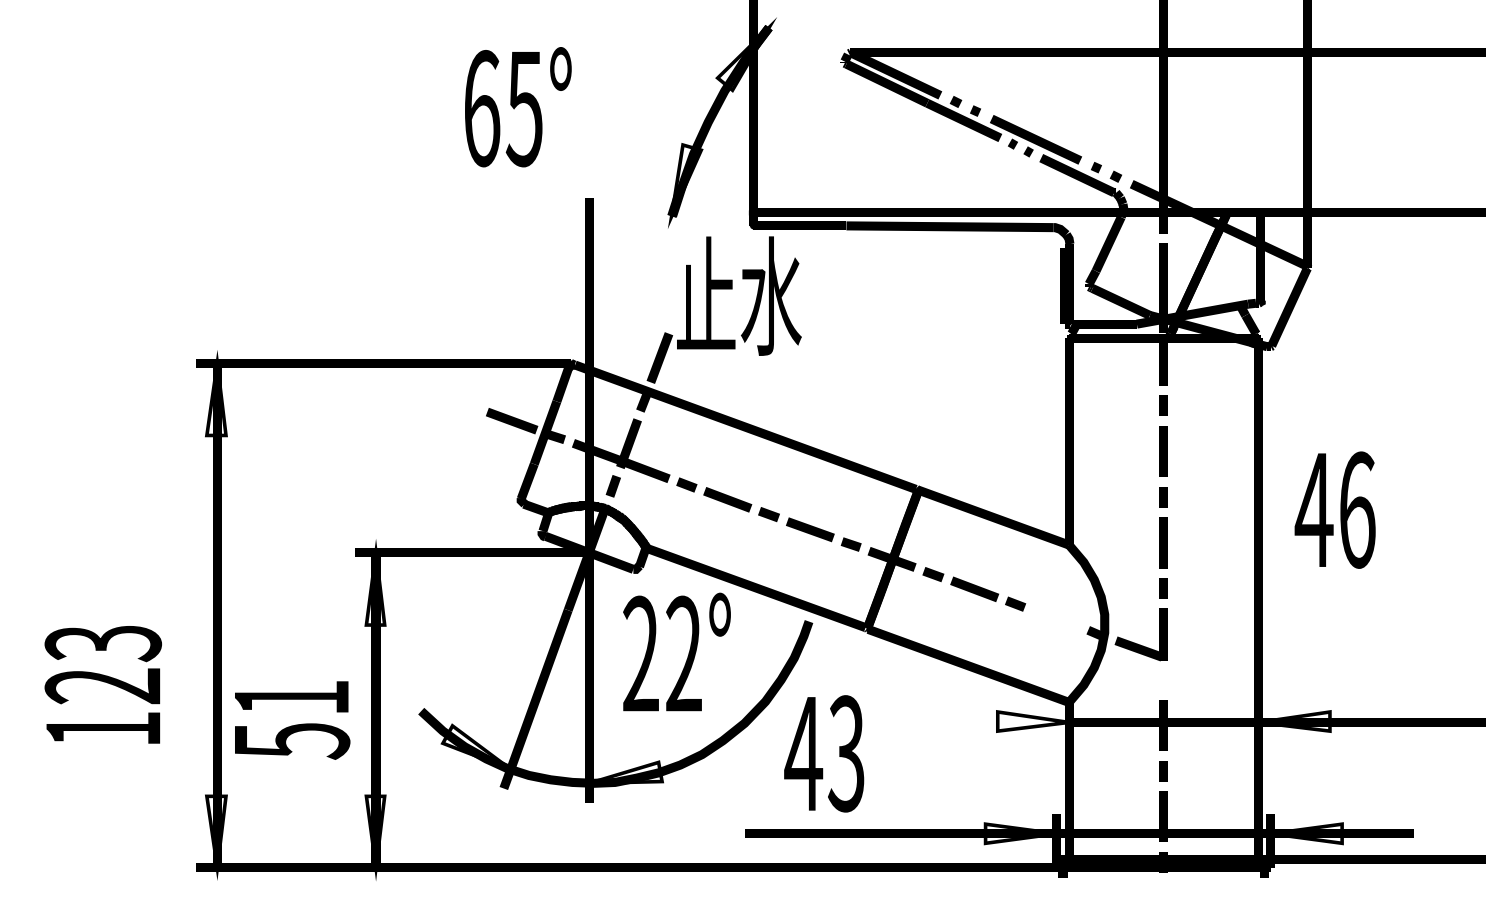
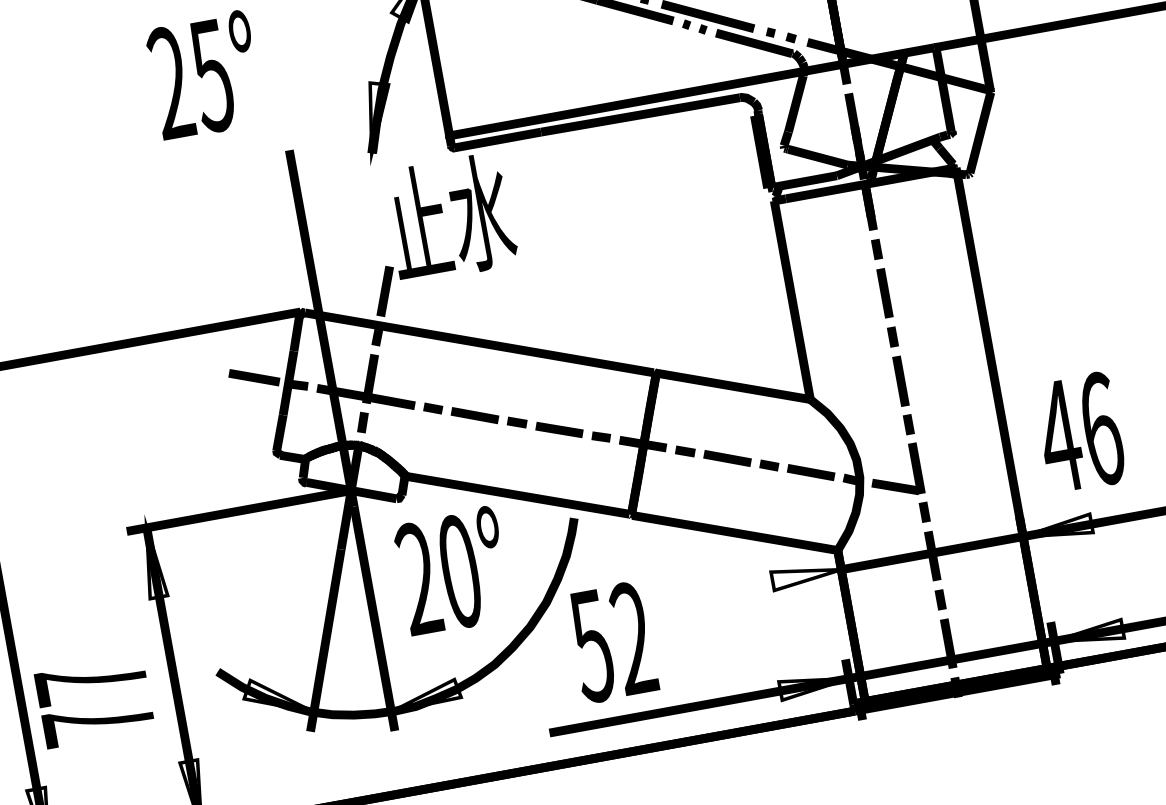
text: (481, 108) -> (170, 83), 65° -> 25°
text: (1334, 509) -> (1079, 432), moved
line: (1056, 618) -> (811, 472), added
text: (683, 654) -> (459, 571), 22° -> 20°
line: (1163, 679) -> (924, 512), added
text: (292, 719) -> (95, 702), 51 -> 77
text: (824, 753) -> (612, 642), 43 -> 52

